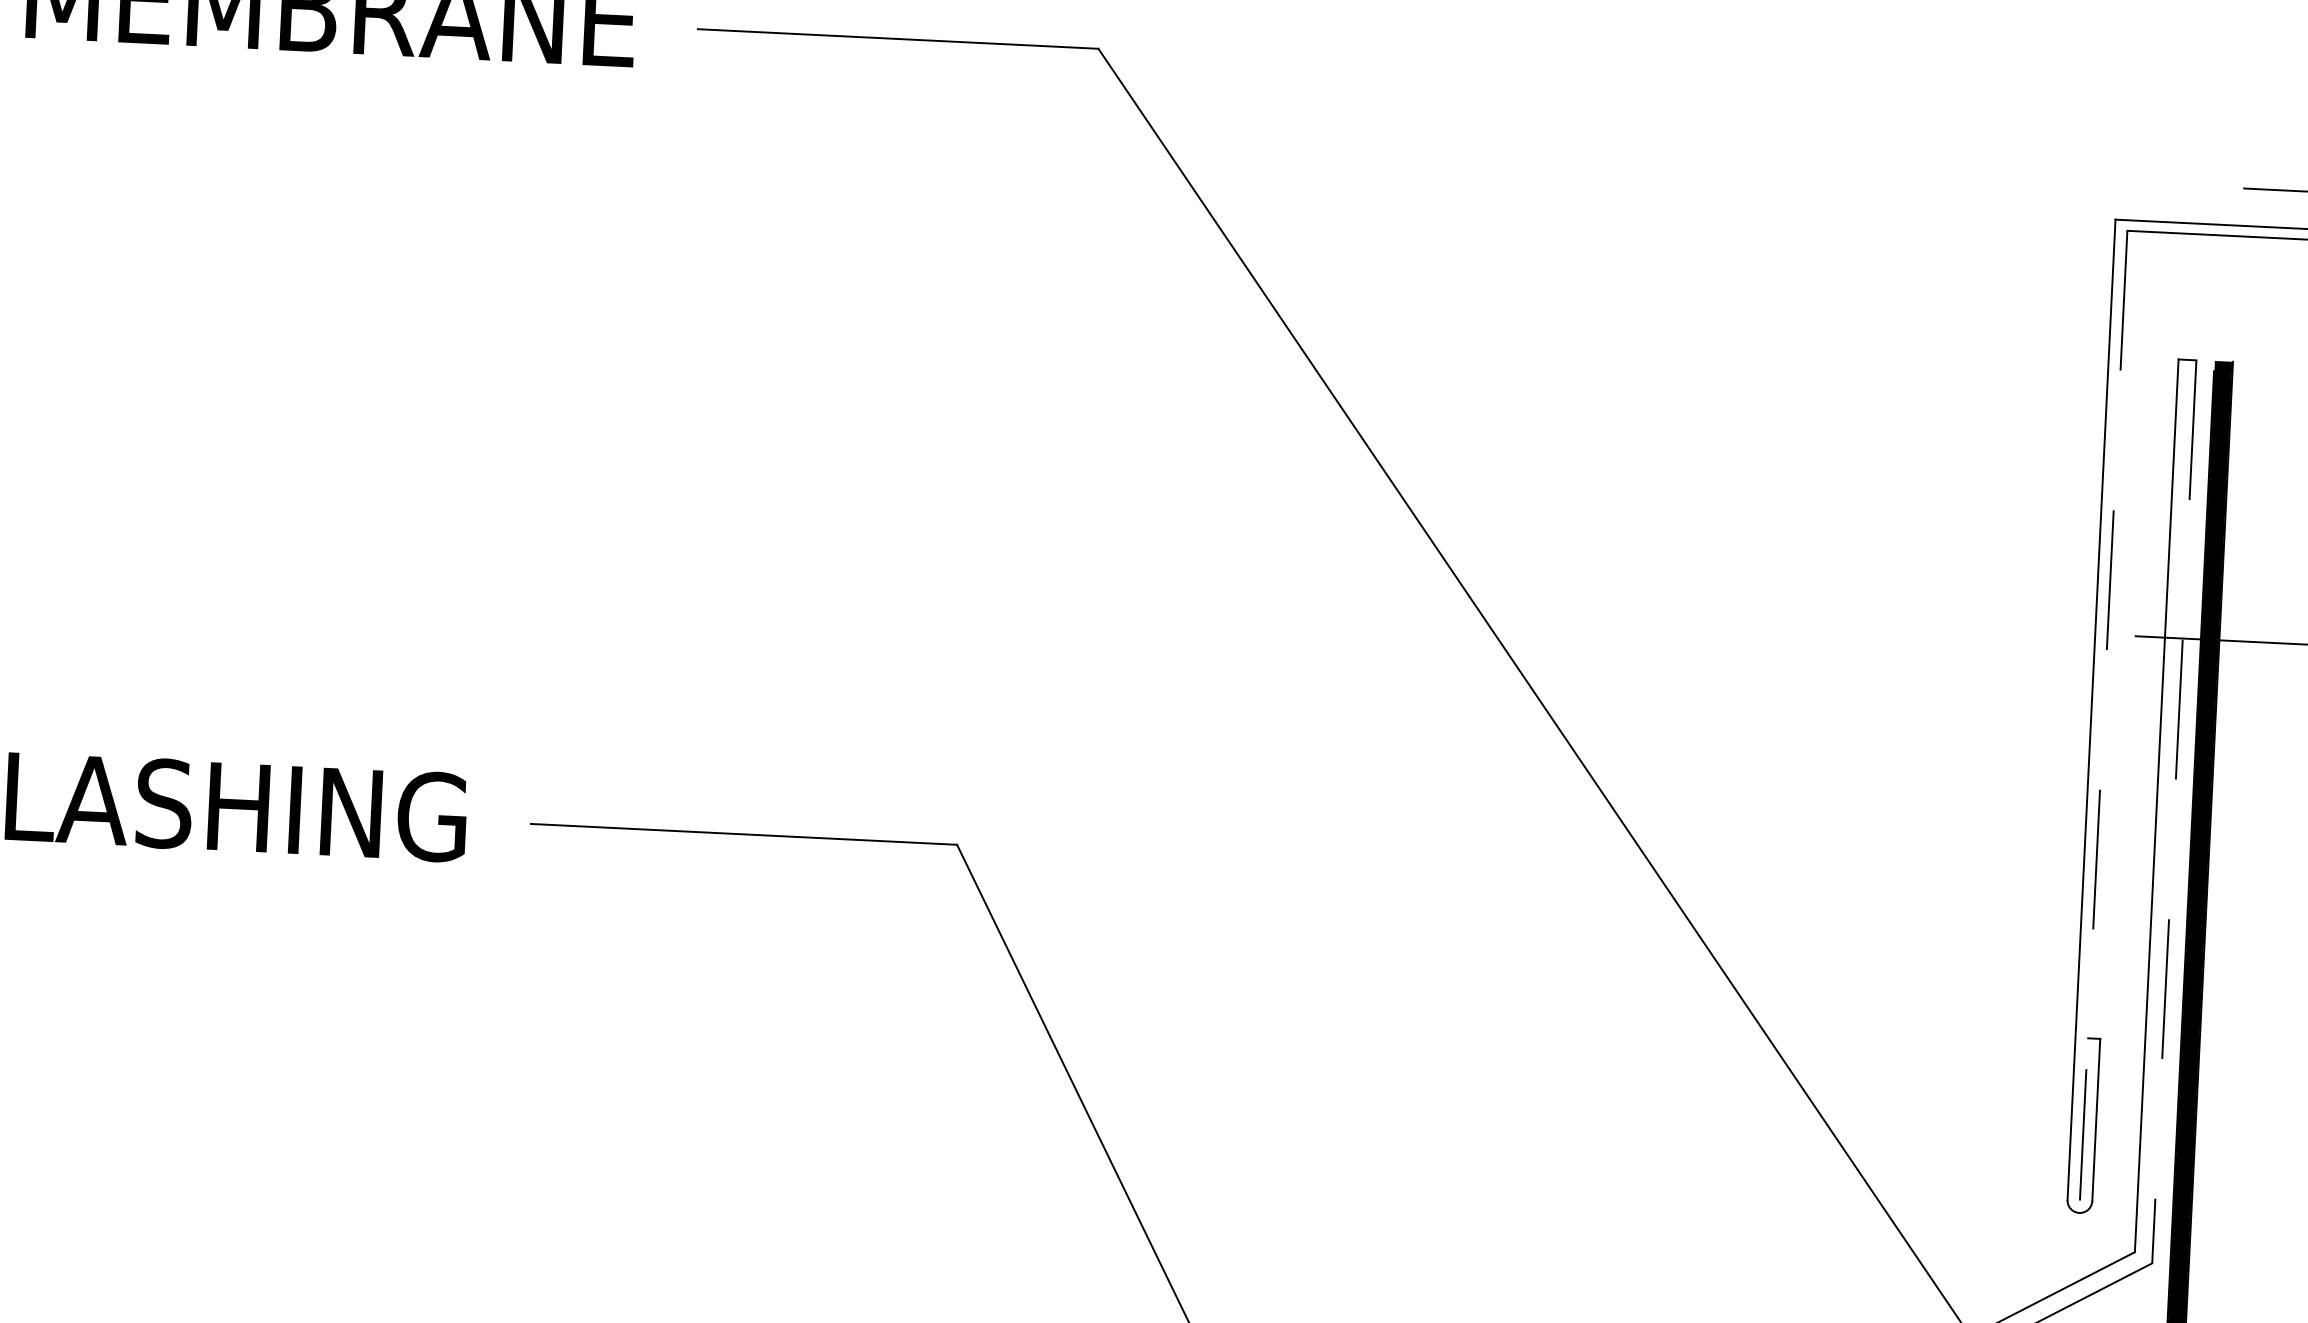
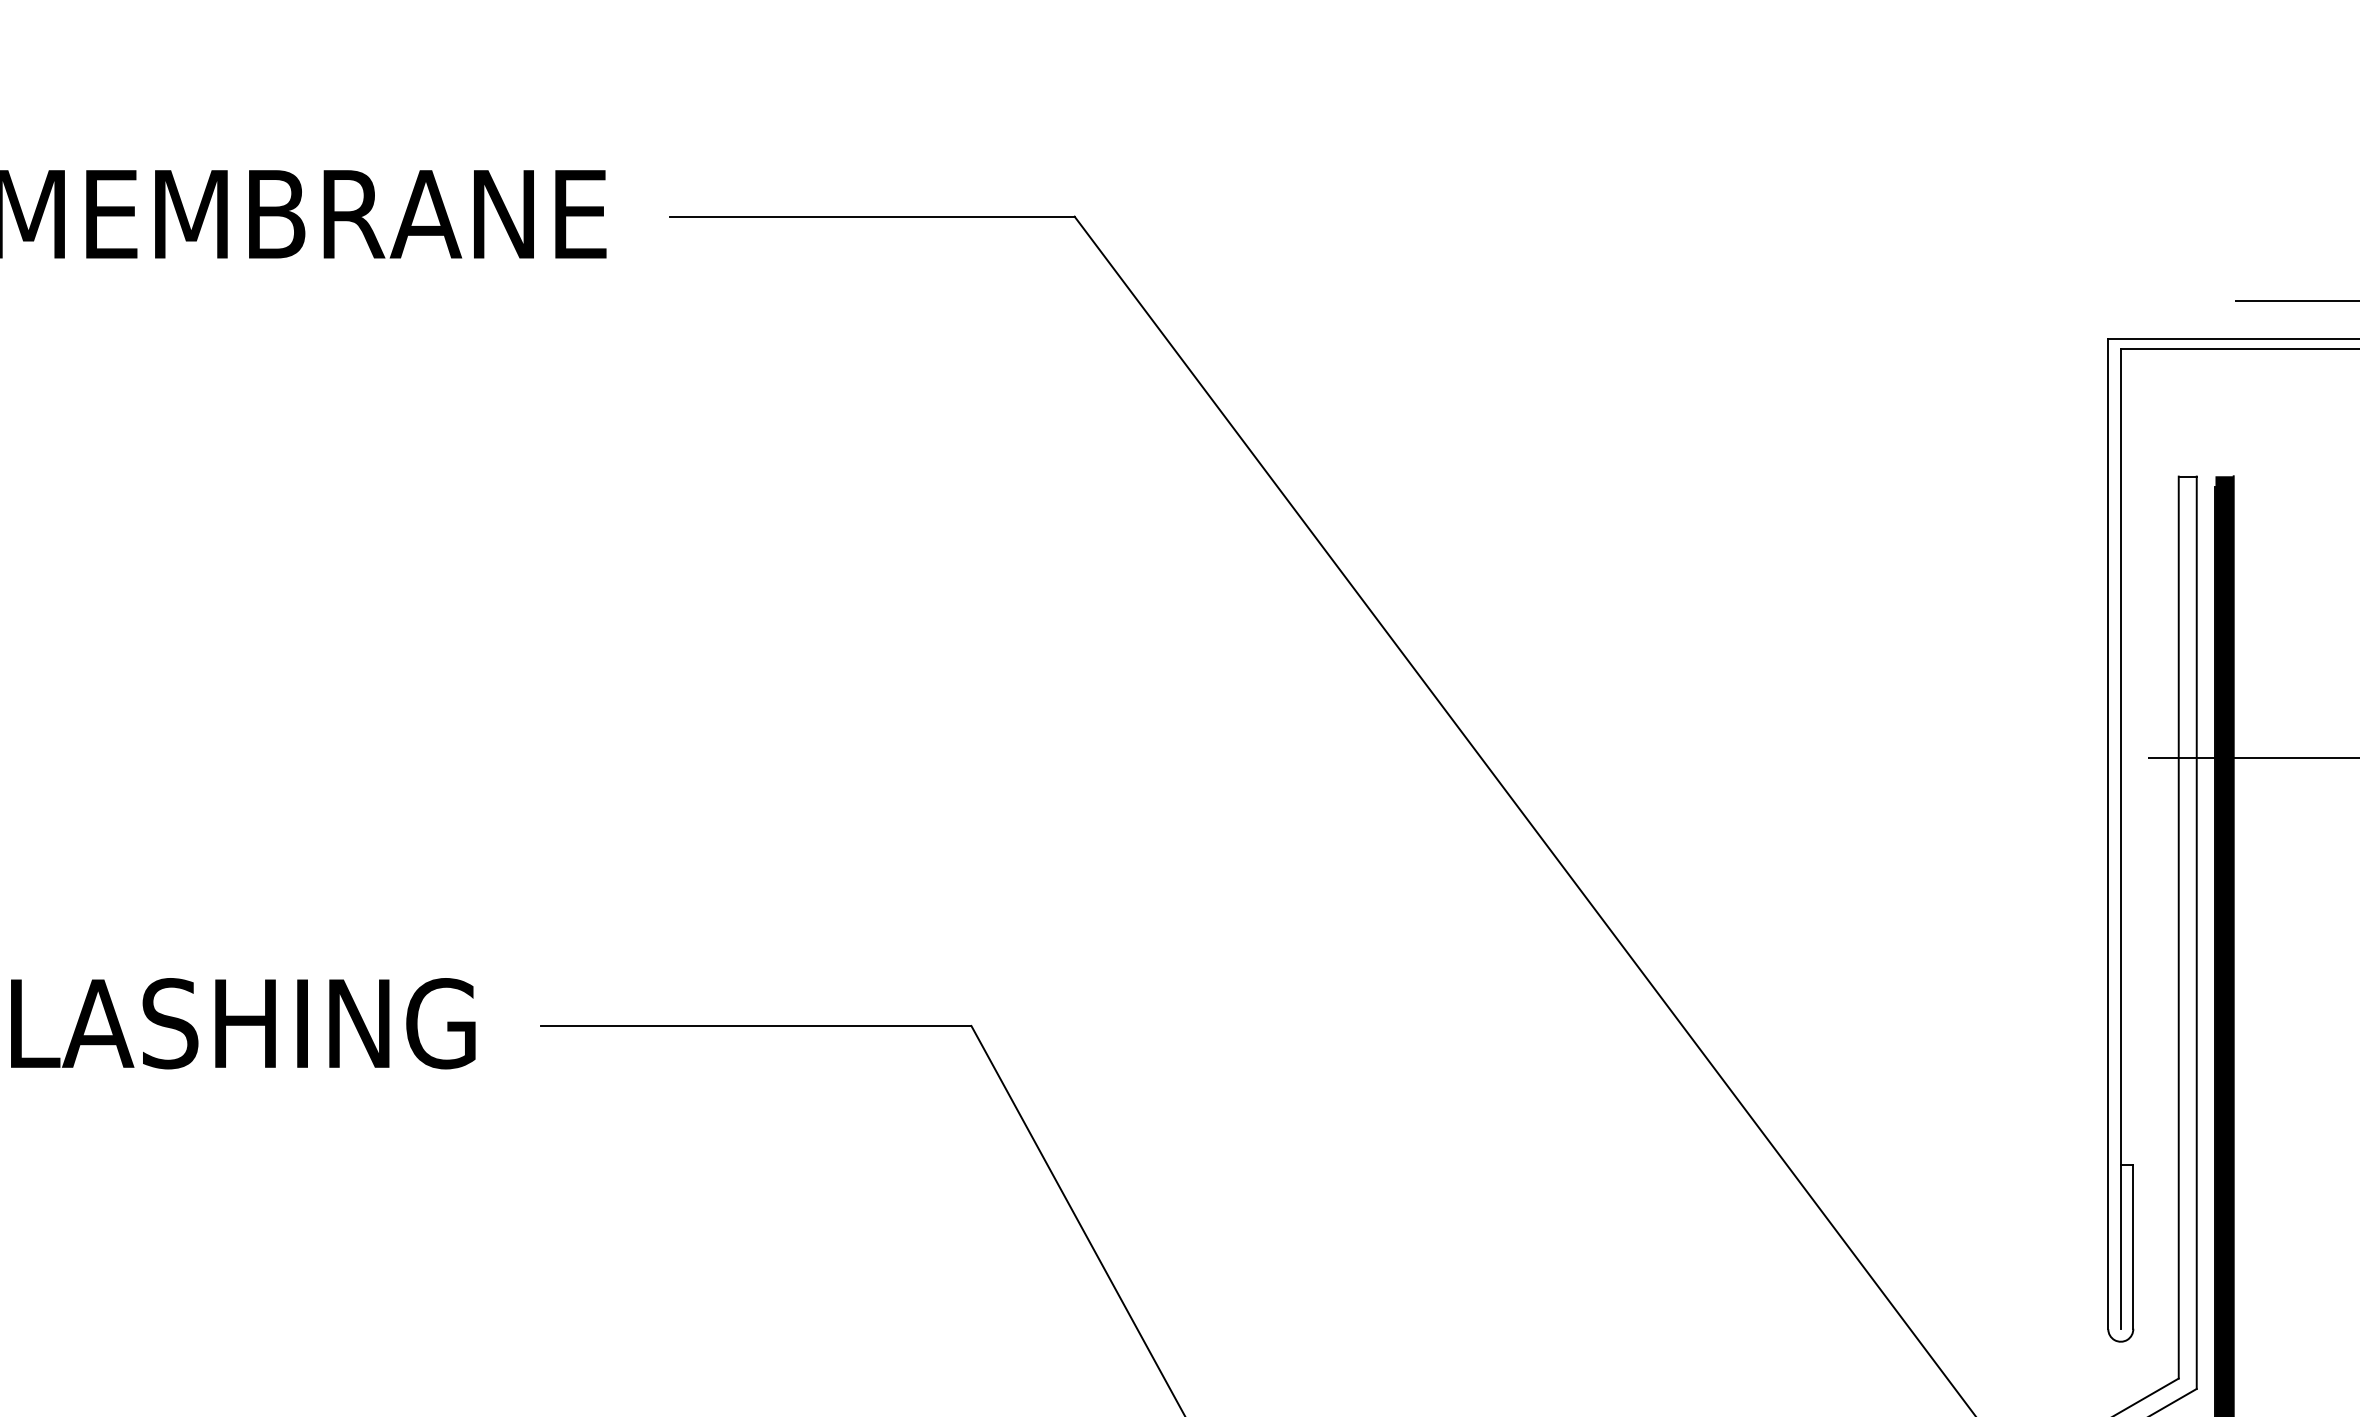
line: (2103, 715) -> (2120, 839), dashed -> solid
line: (2174, 812) -> (2196, 933), dashed -> solid

